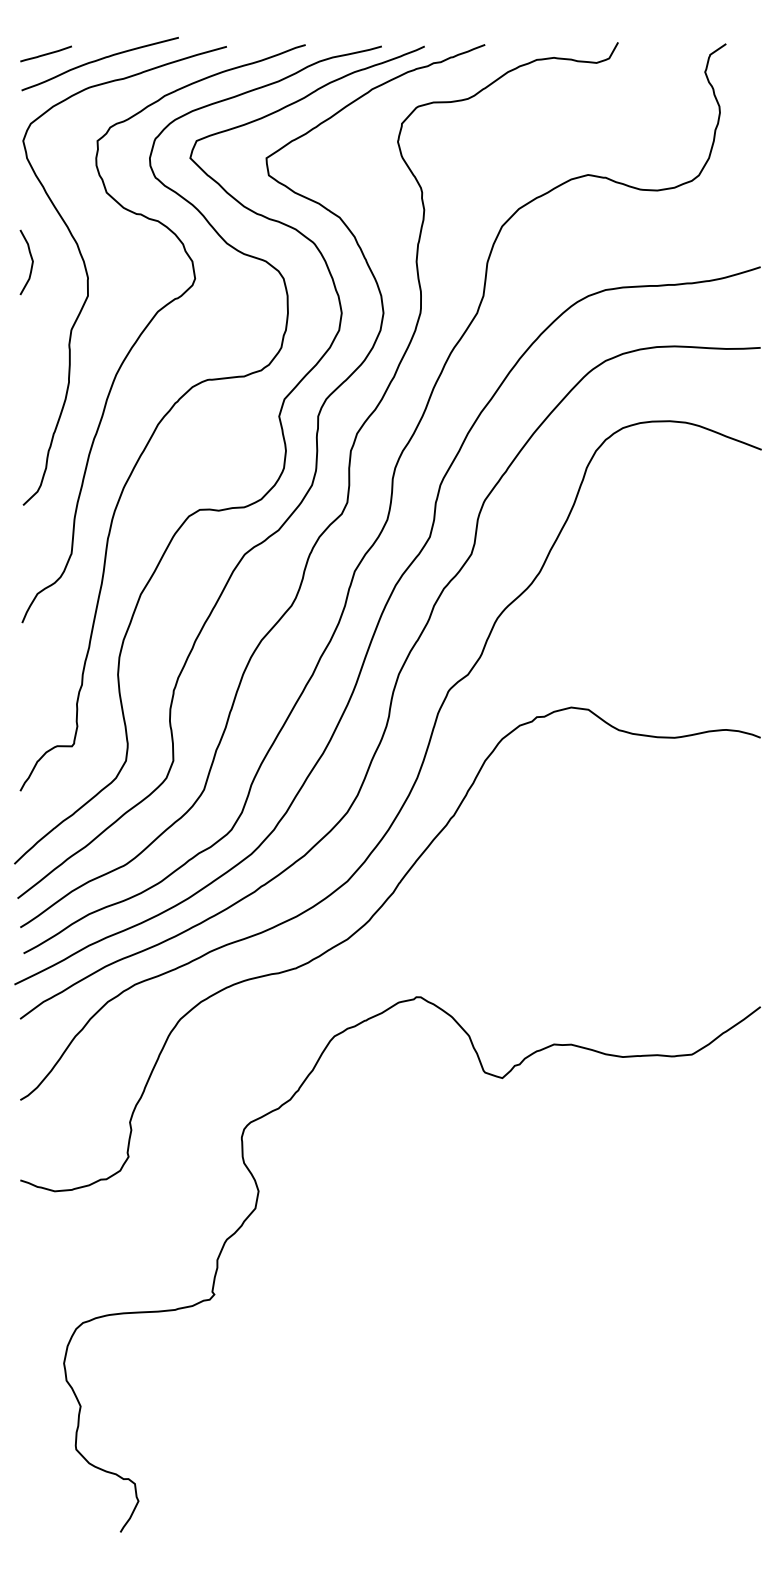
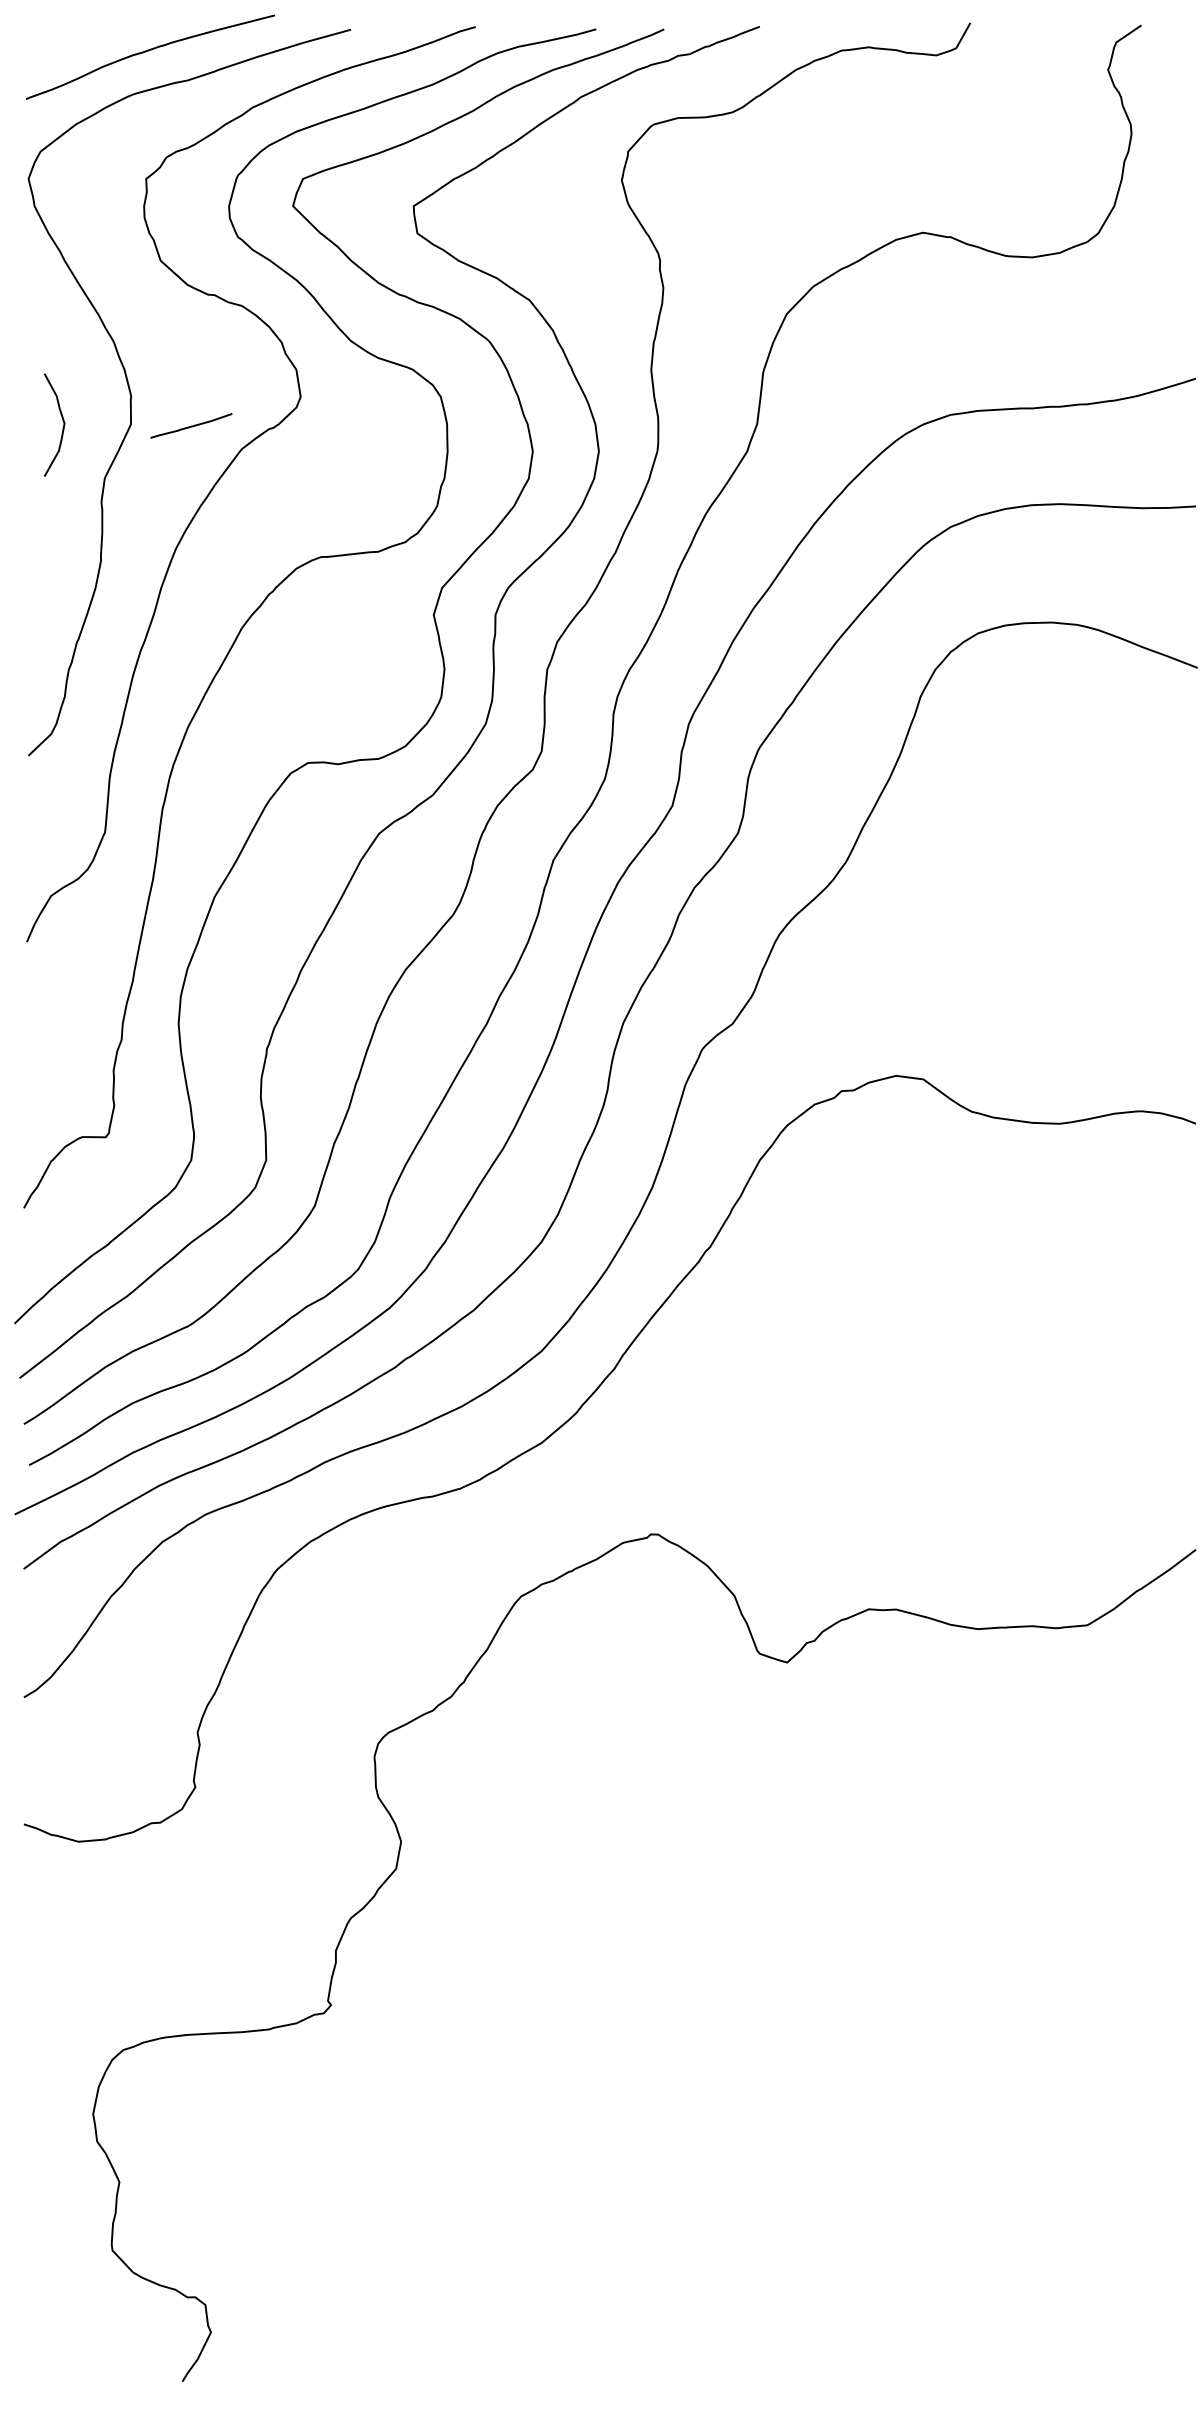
line: (45, 53) -> (190, 425), moved
curve: (31, 262) -> (62, 425), moved

